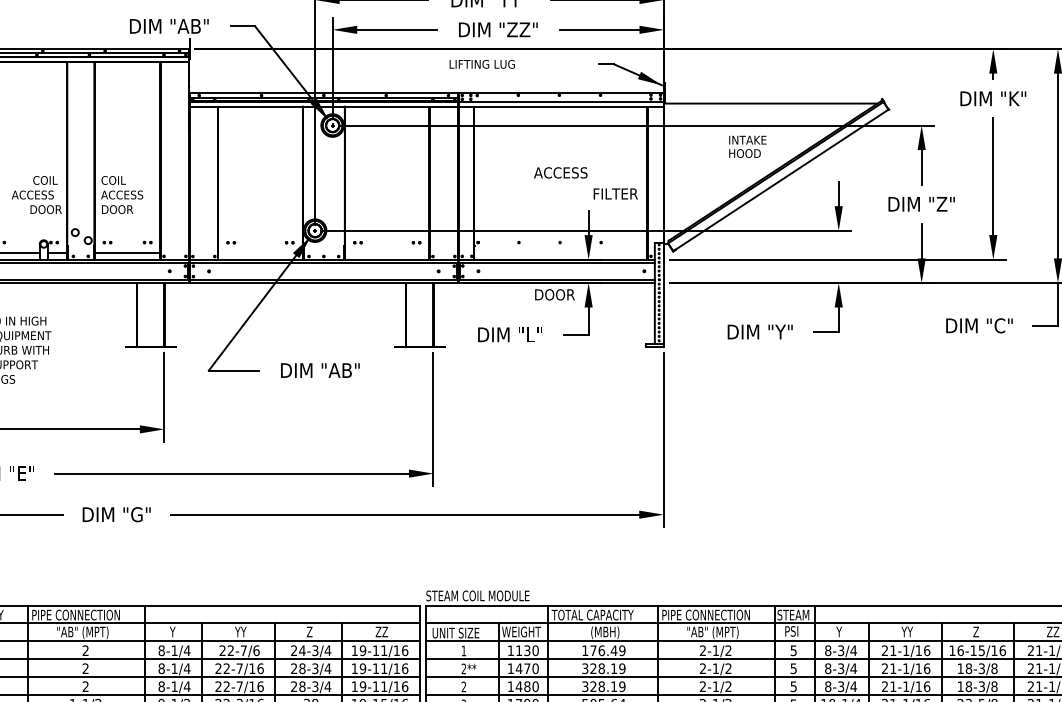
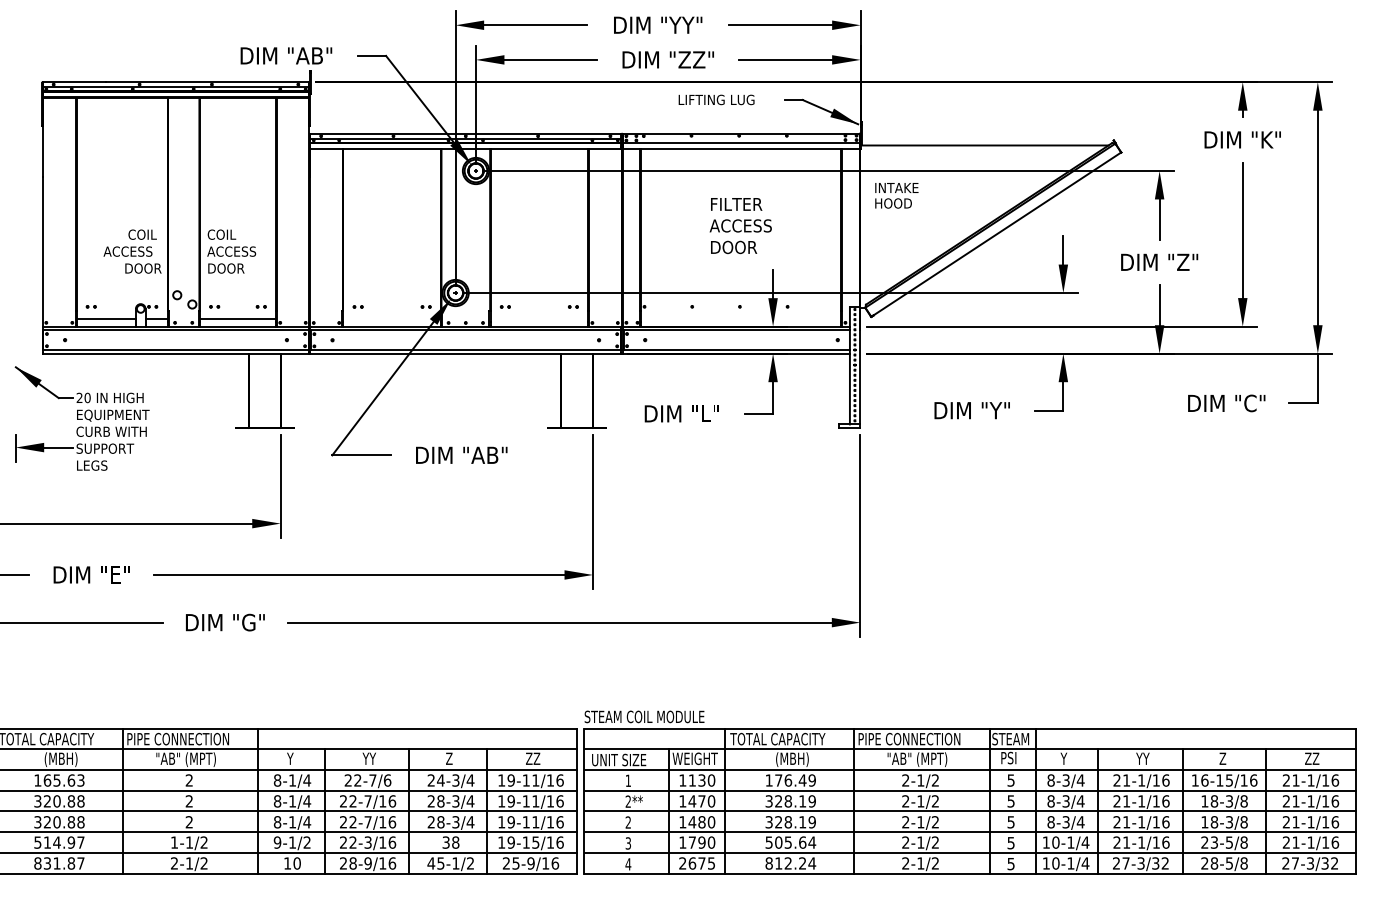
text: (482, 63) -> (716, 99), moved
text: (747, 146) -> (896, 195), moved
text: (615, 194) -> (736, 204), moved
text: (555, 294) -> (734, 247), moved

